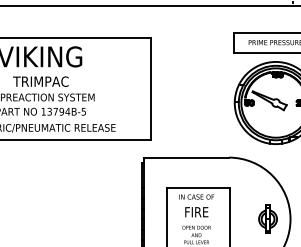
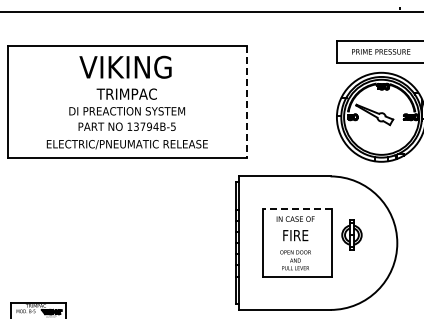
line: (151, 89) -> (246, 102), solid -> dashed
line: (198, 187) -> (297, 208), solid -> dashed
part: (267, 218) -> (351, 234), moved

